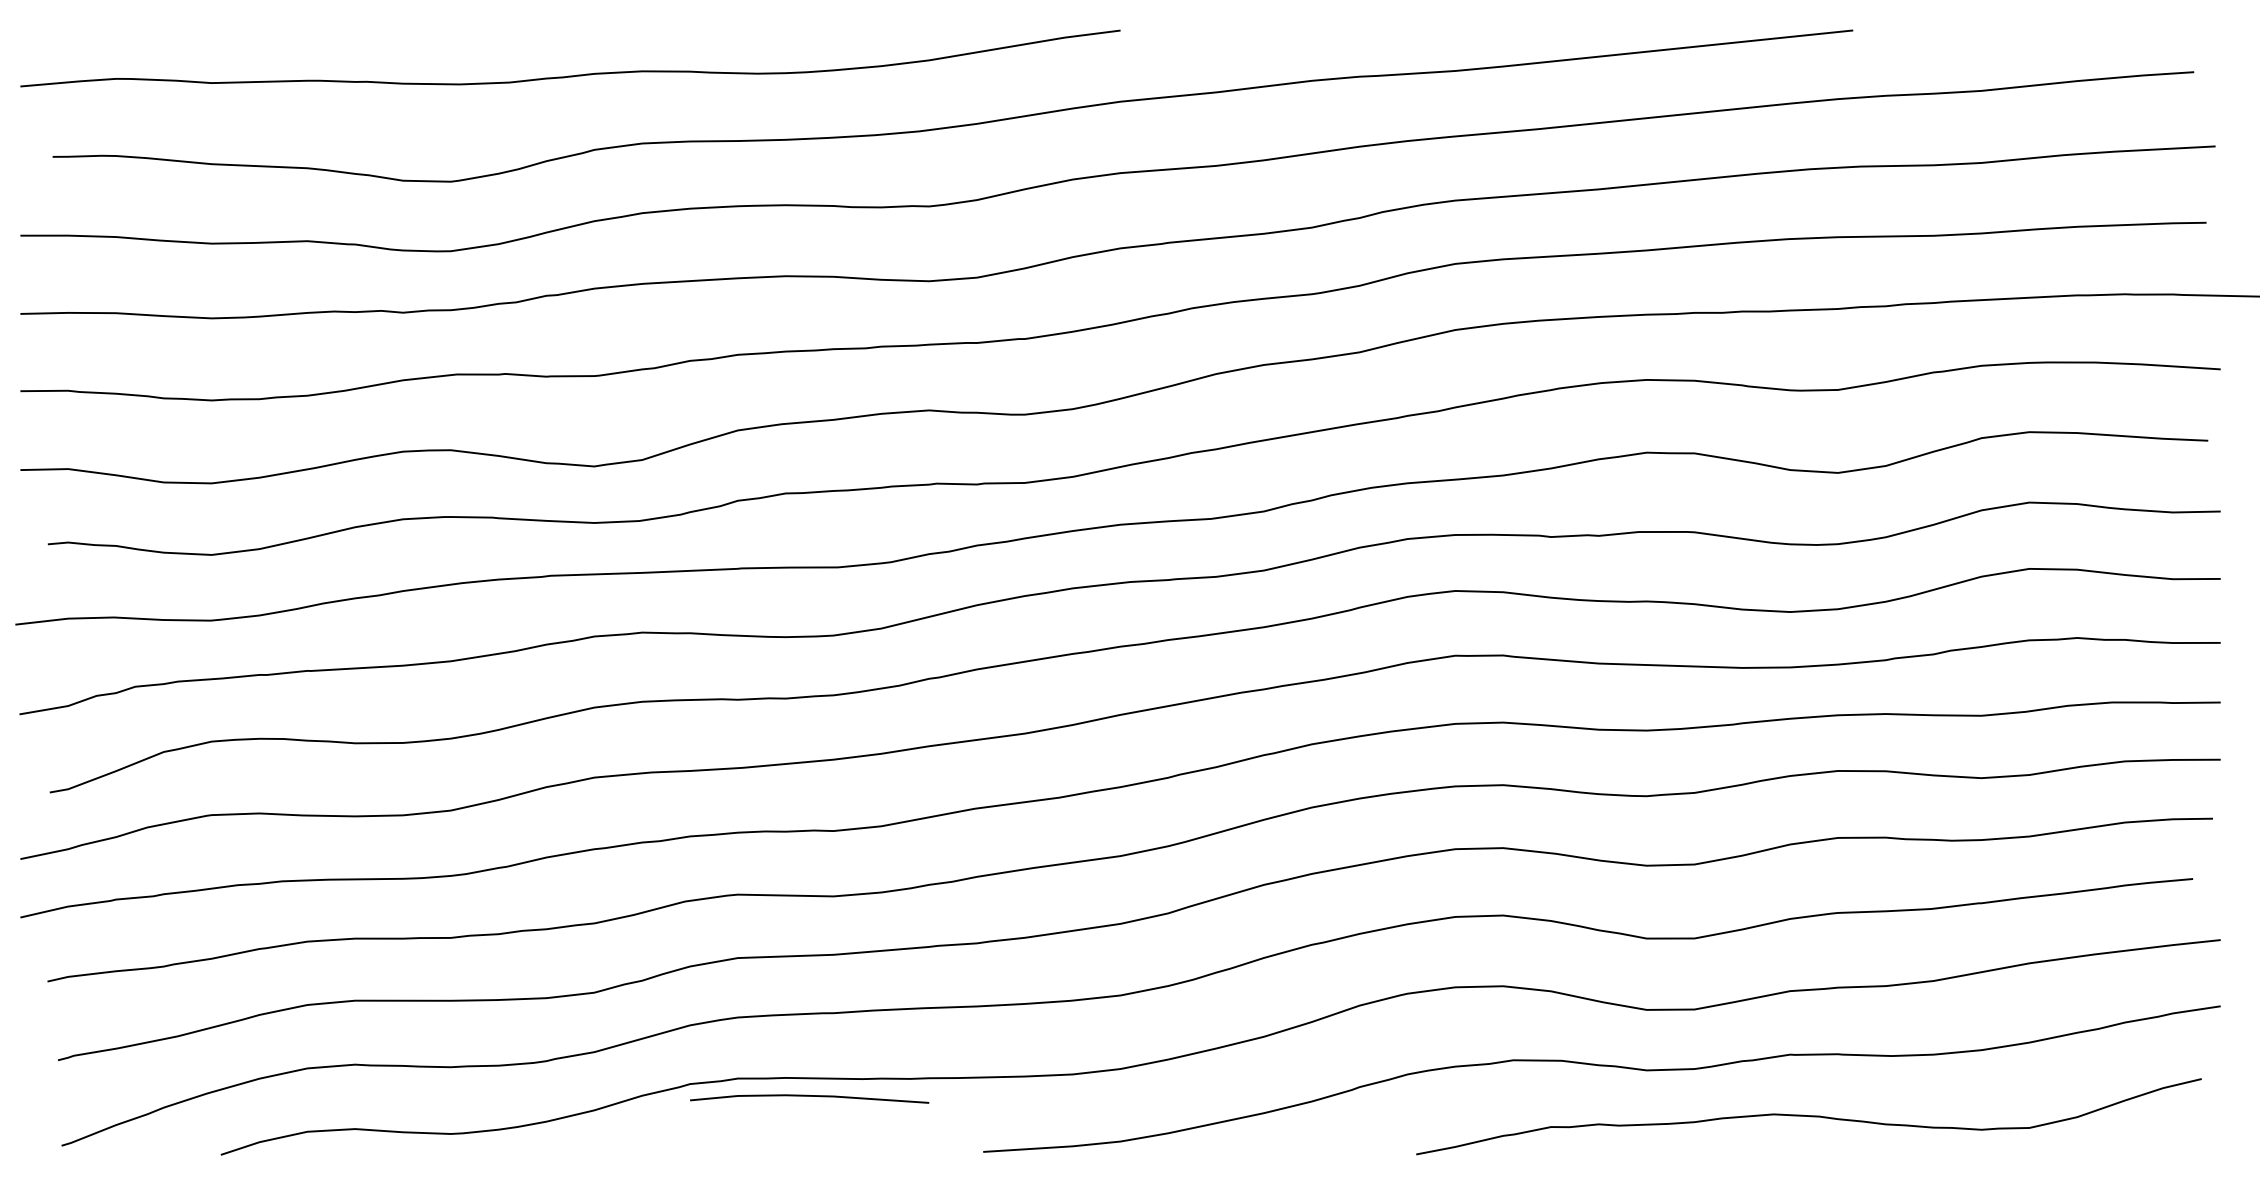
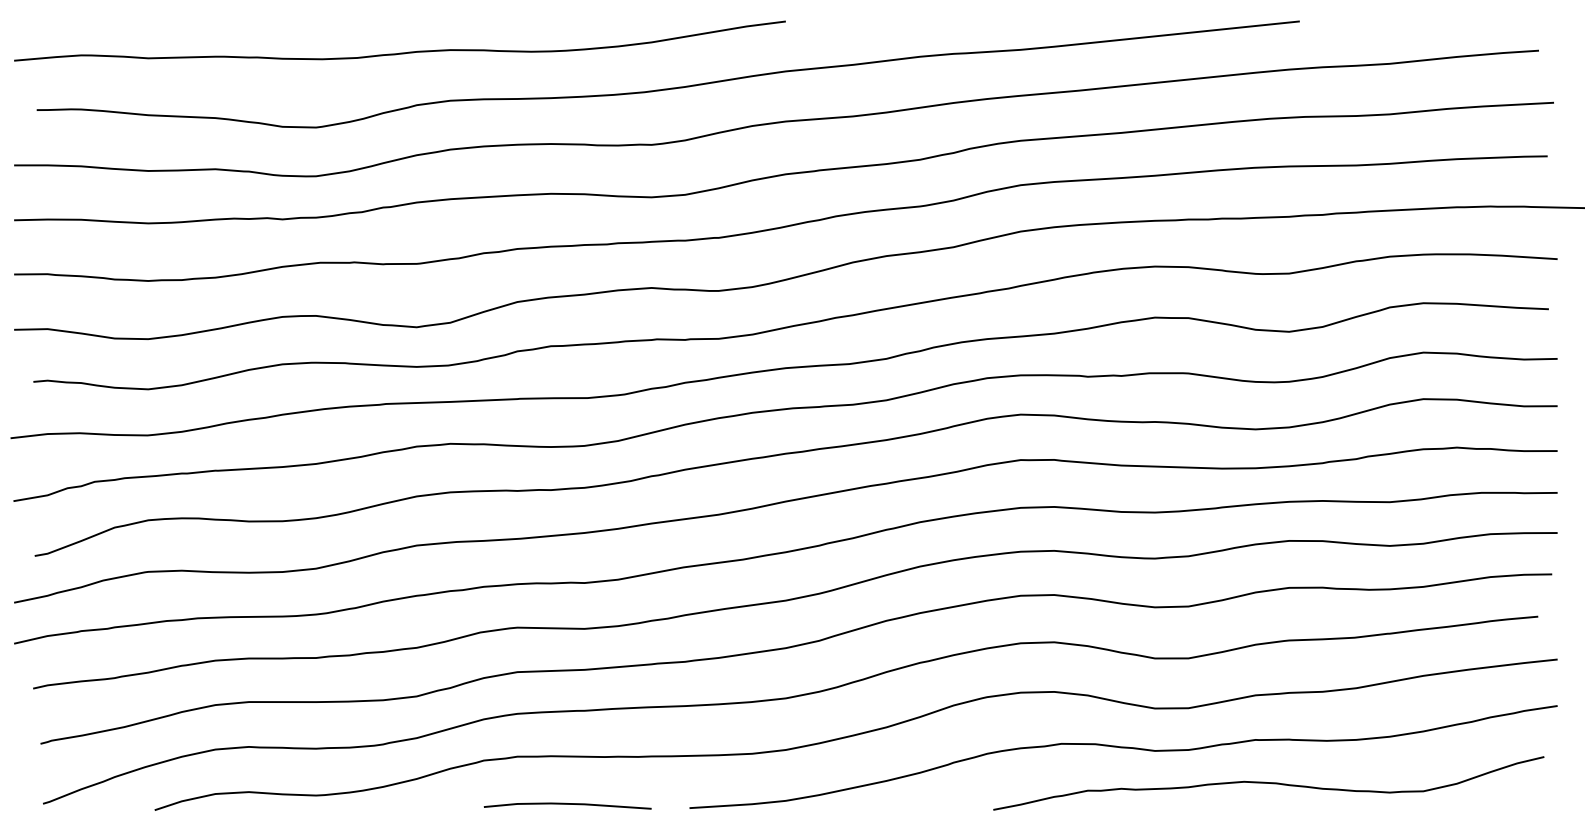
line: (809, 1096) -> (567, 804), moved

